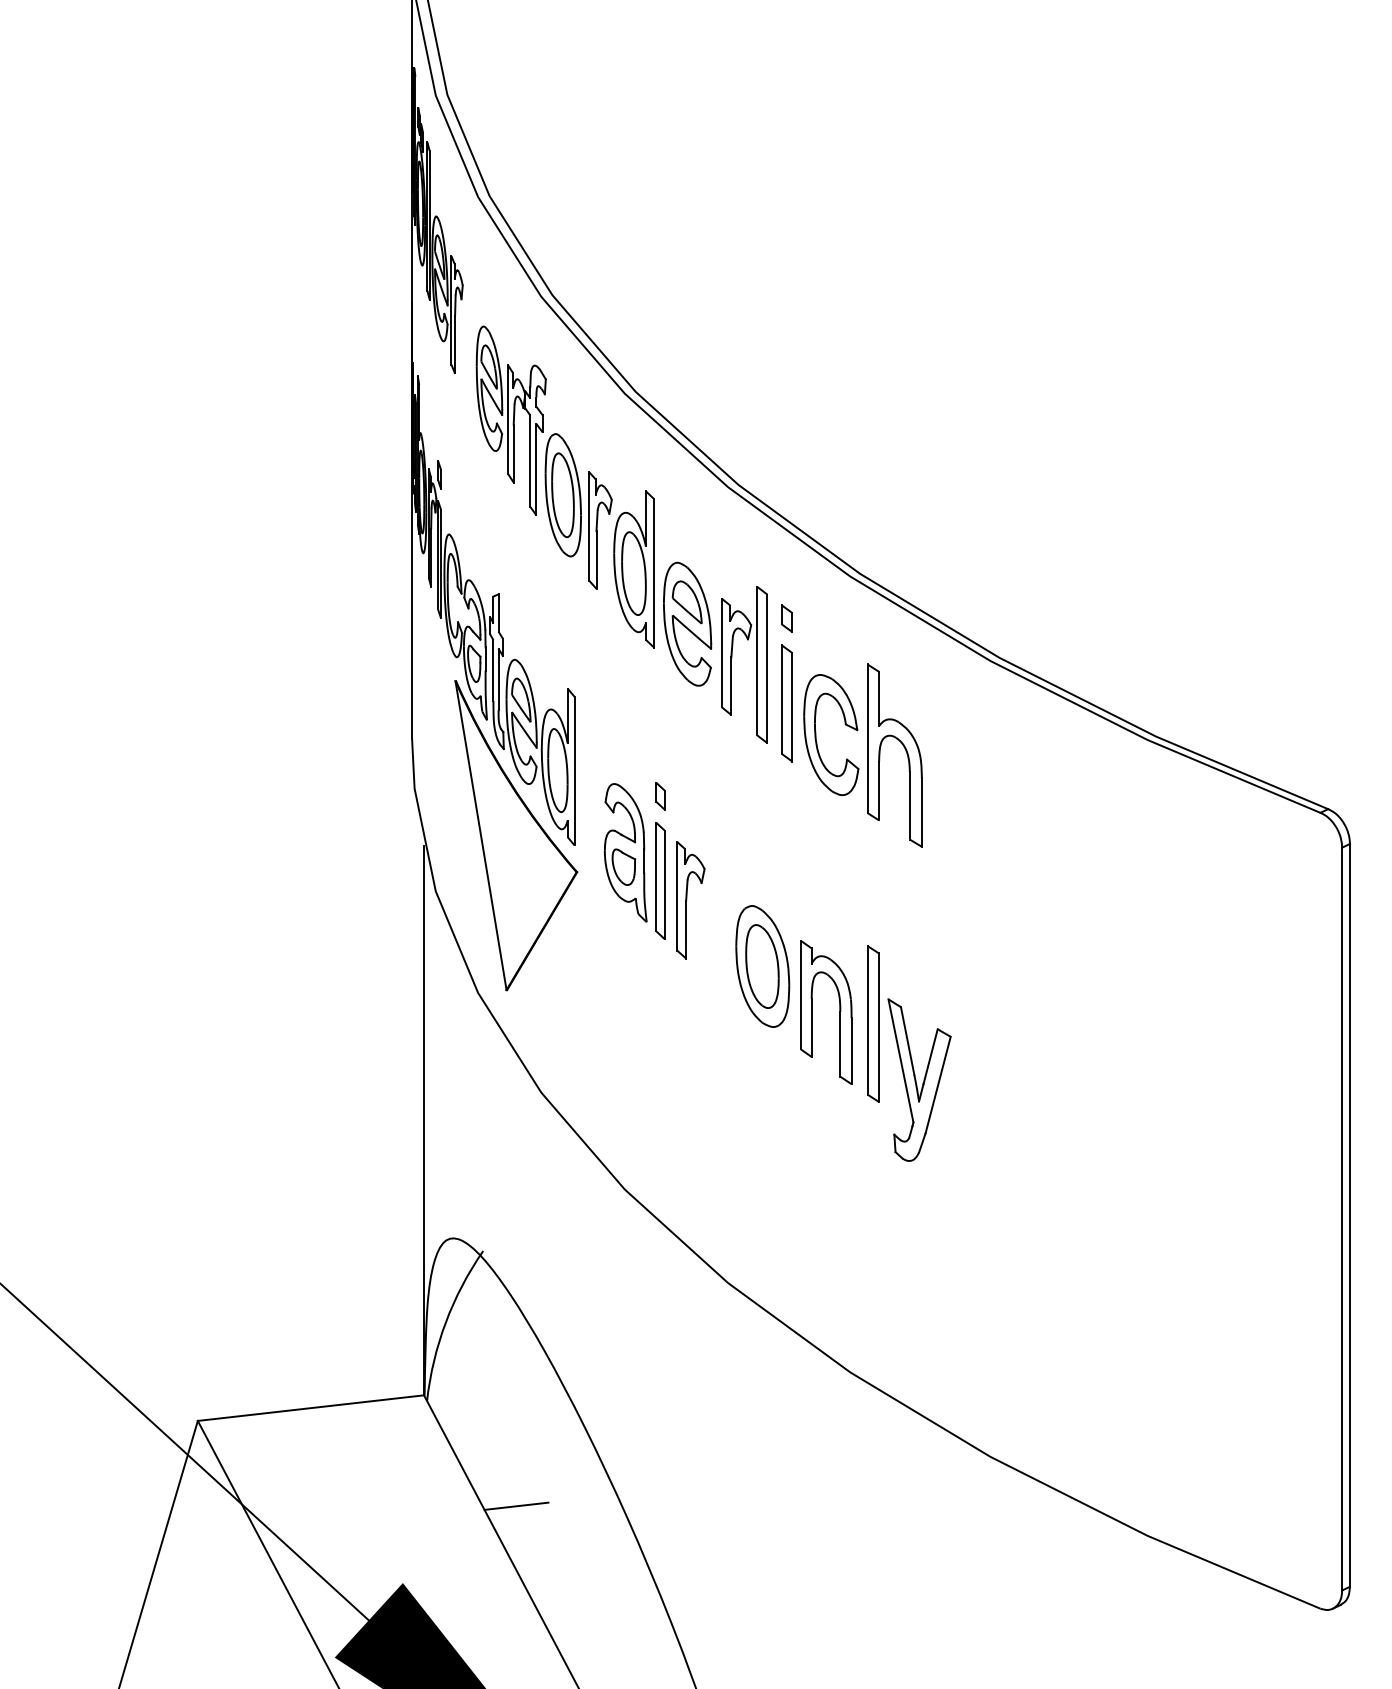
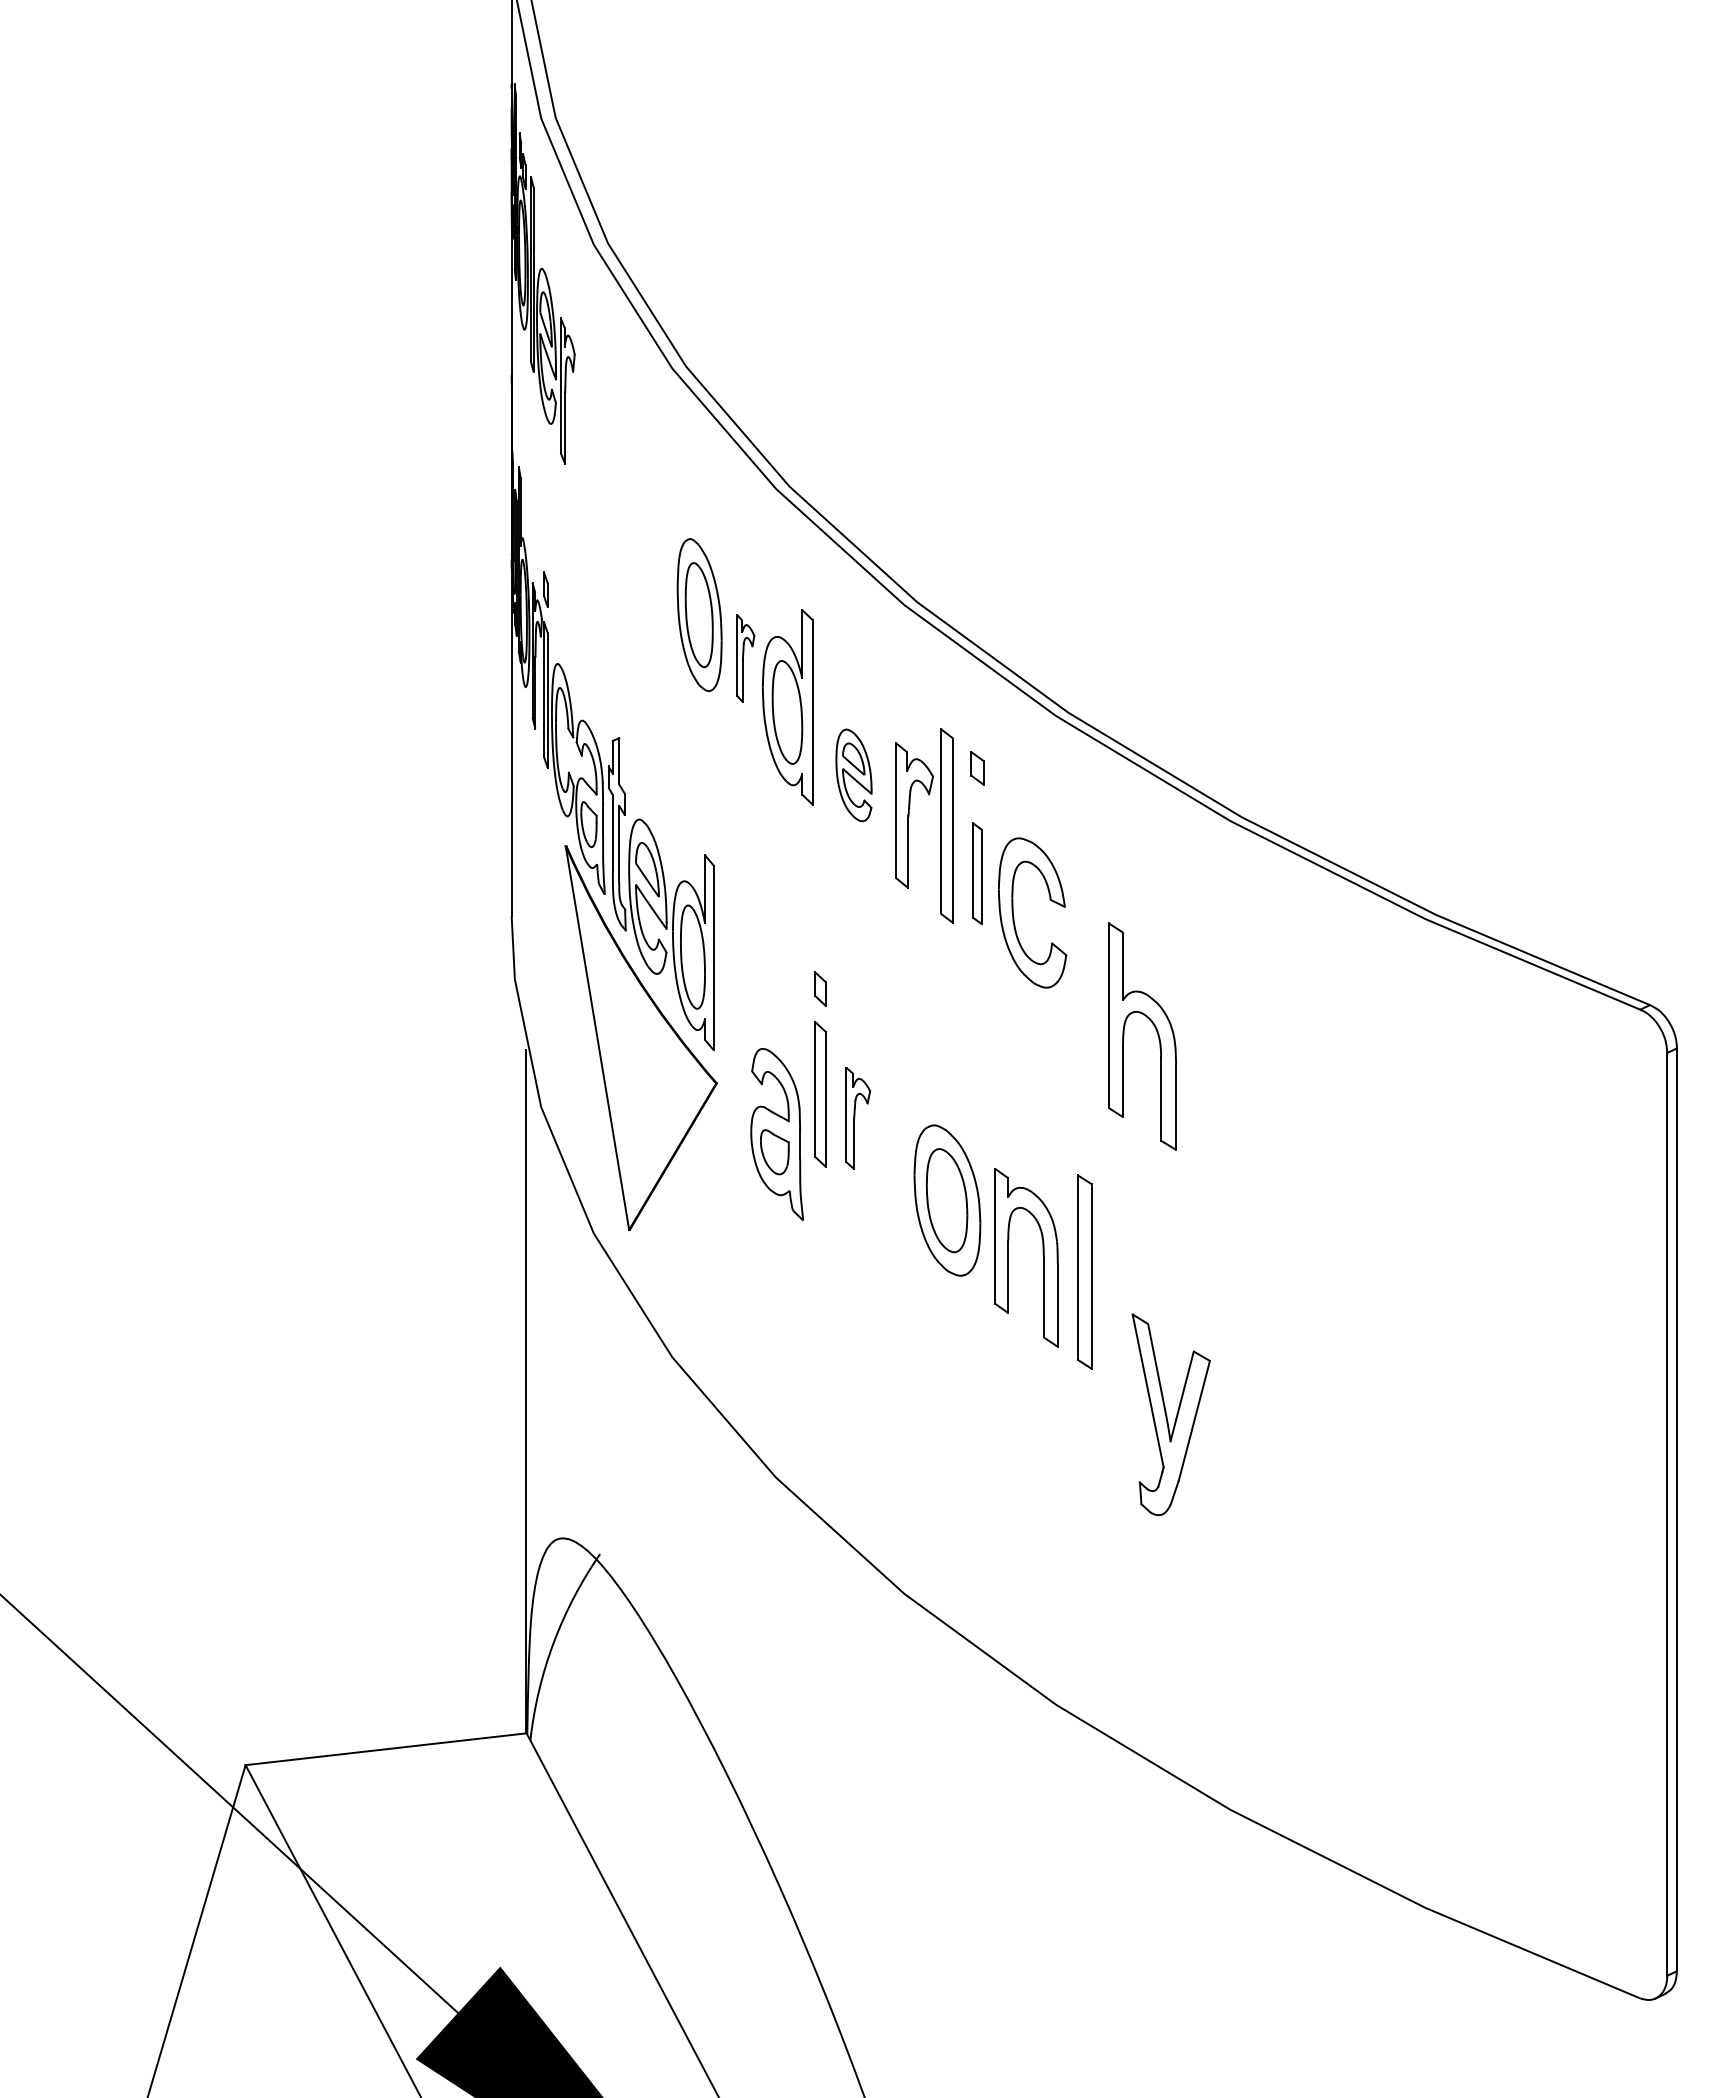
part: (510, 420) -> (634, 522), removed
part: (600, 530) -> (745, 658), size x0.6
part: (687, 624) -> (853, 775), size x0.6
part: (786, 703) -> (977, 873), size x0.7
part: (906, 752) -> (1156, 1032), moved
part: (625, 852) -> (777, 1134), moved
part: (691, 900) -> (858, 1118), size x0.7
part: (918, 1079) -> (1170, 1414), moved
line: (516, 1505) -> (641, 1870), removed

